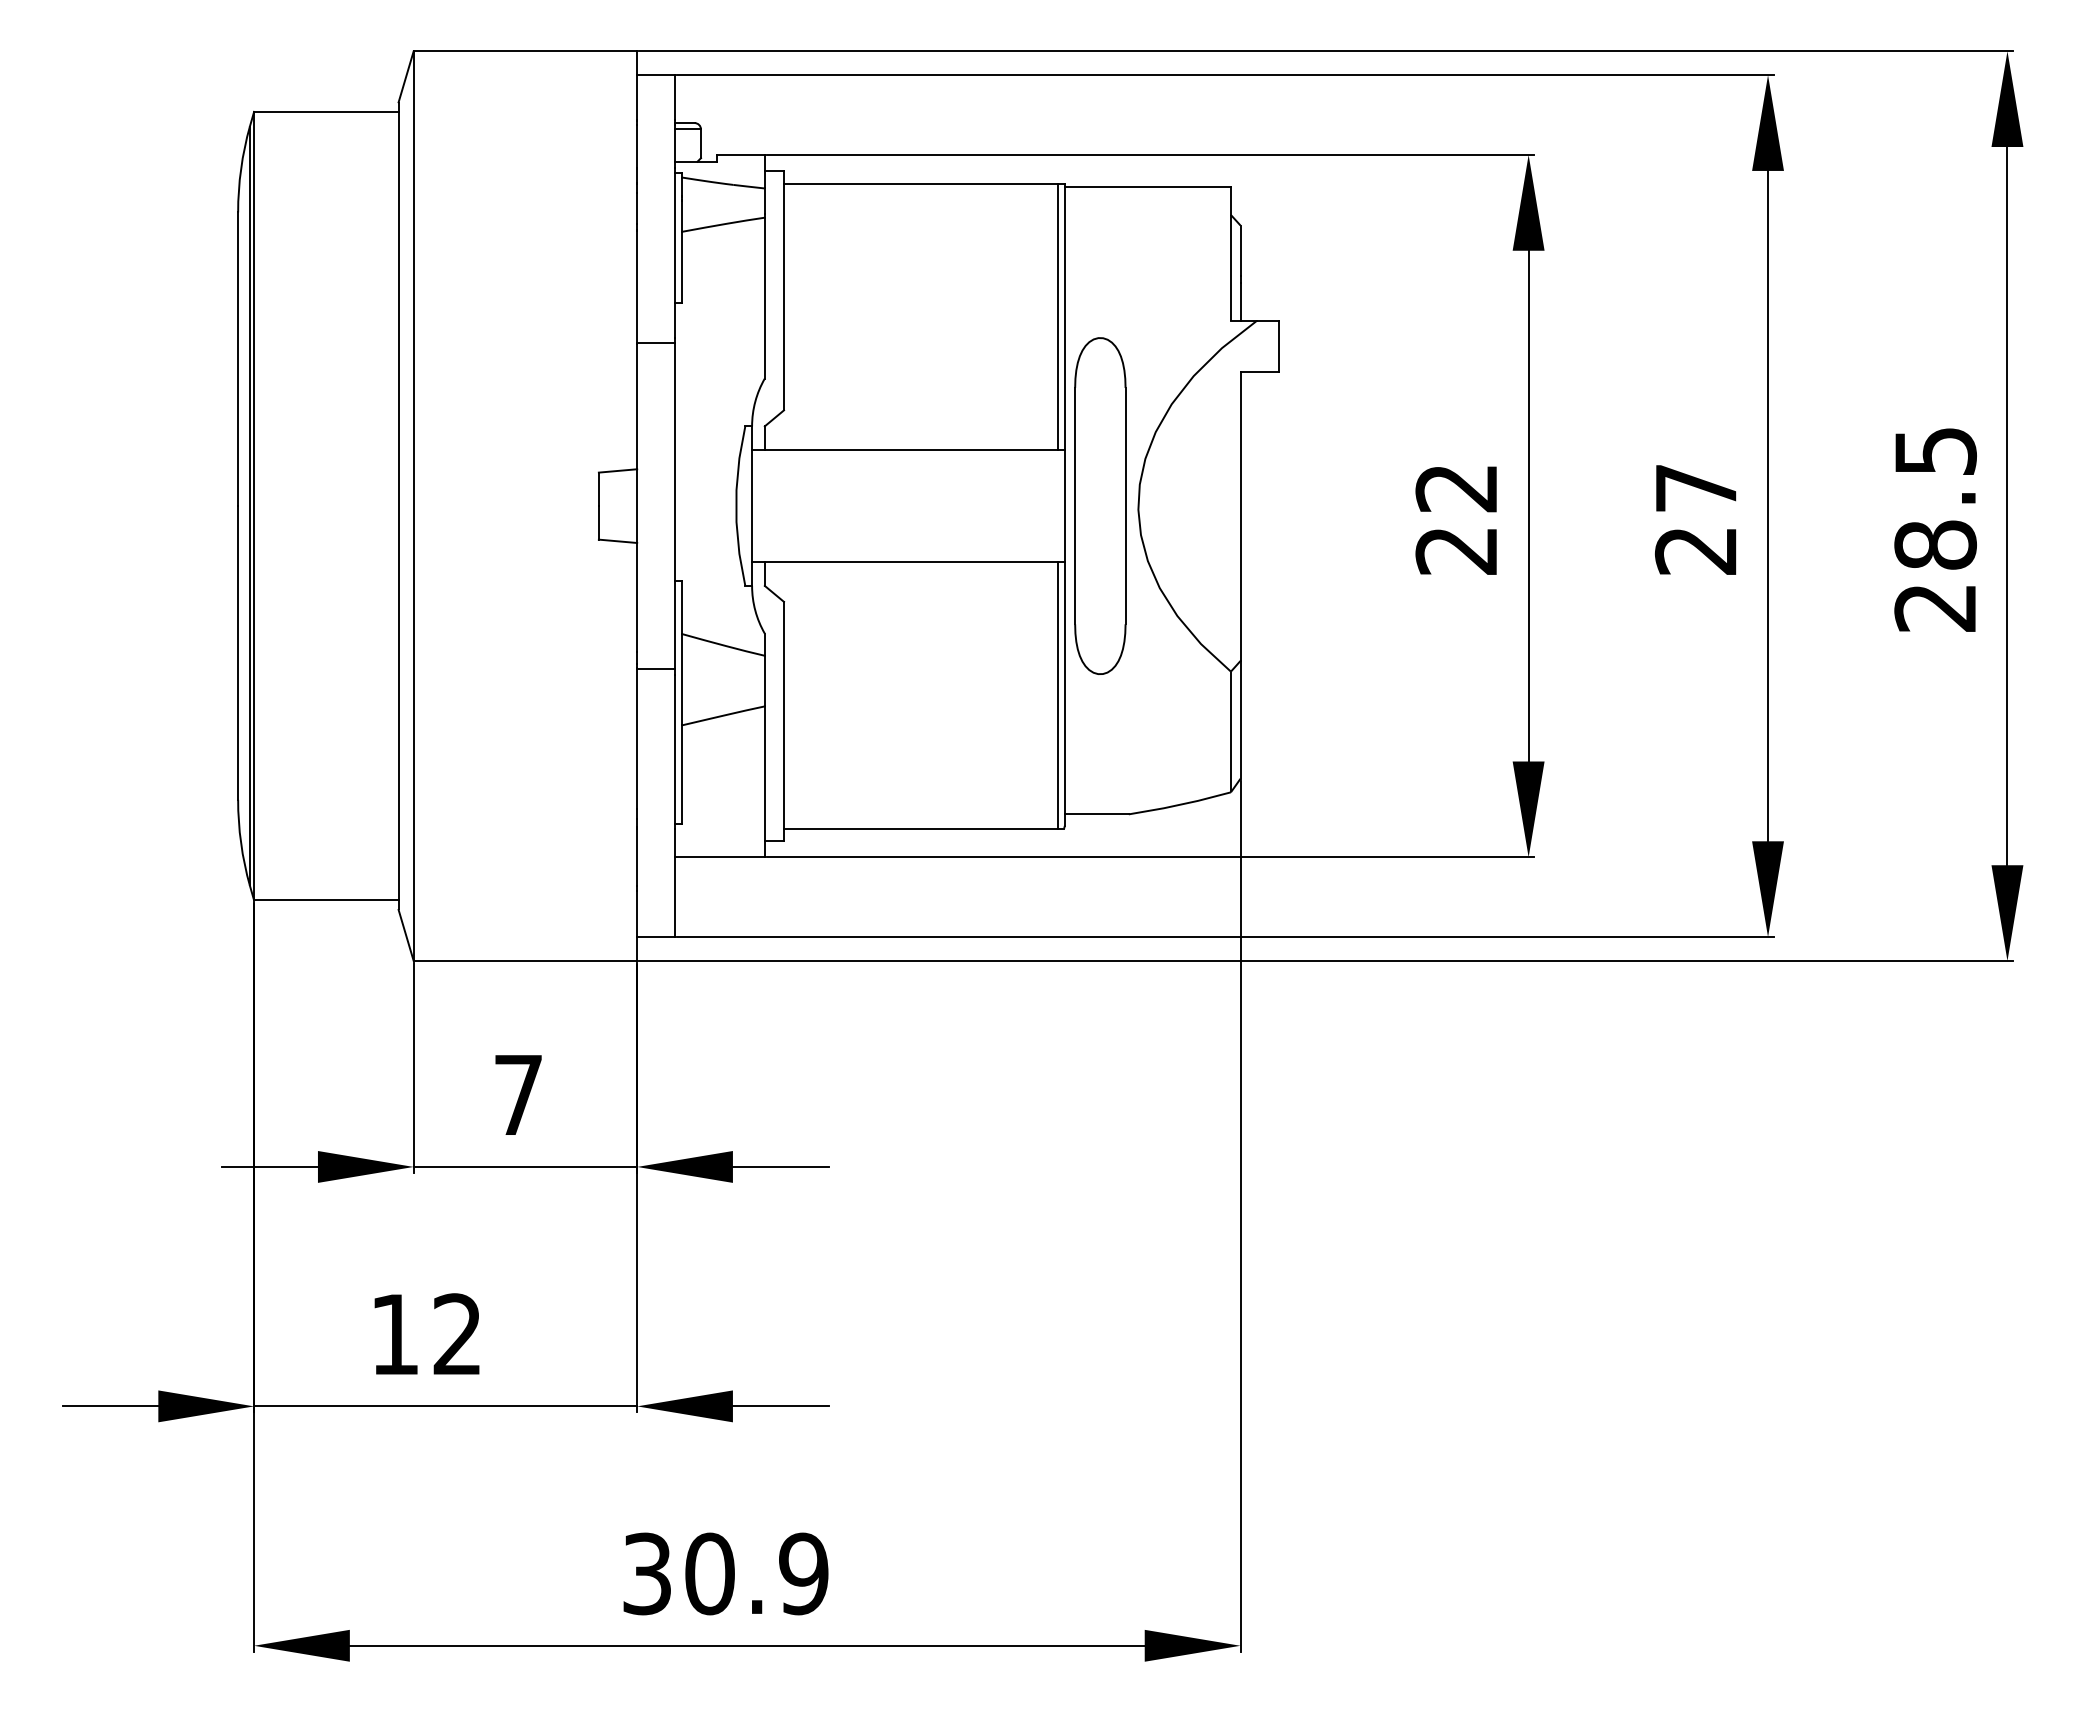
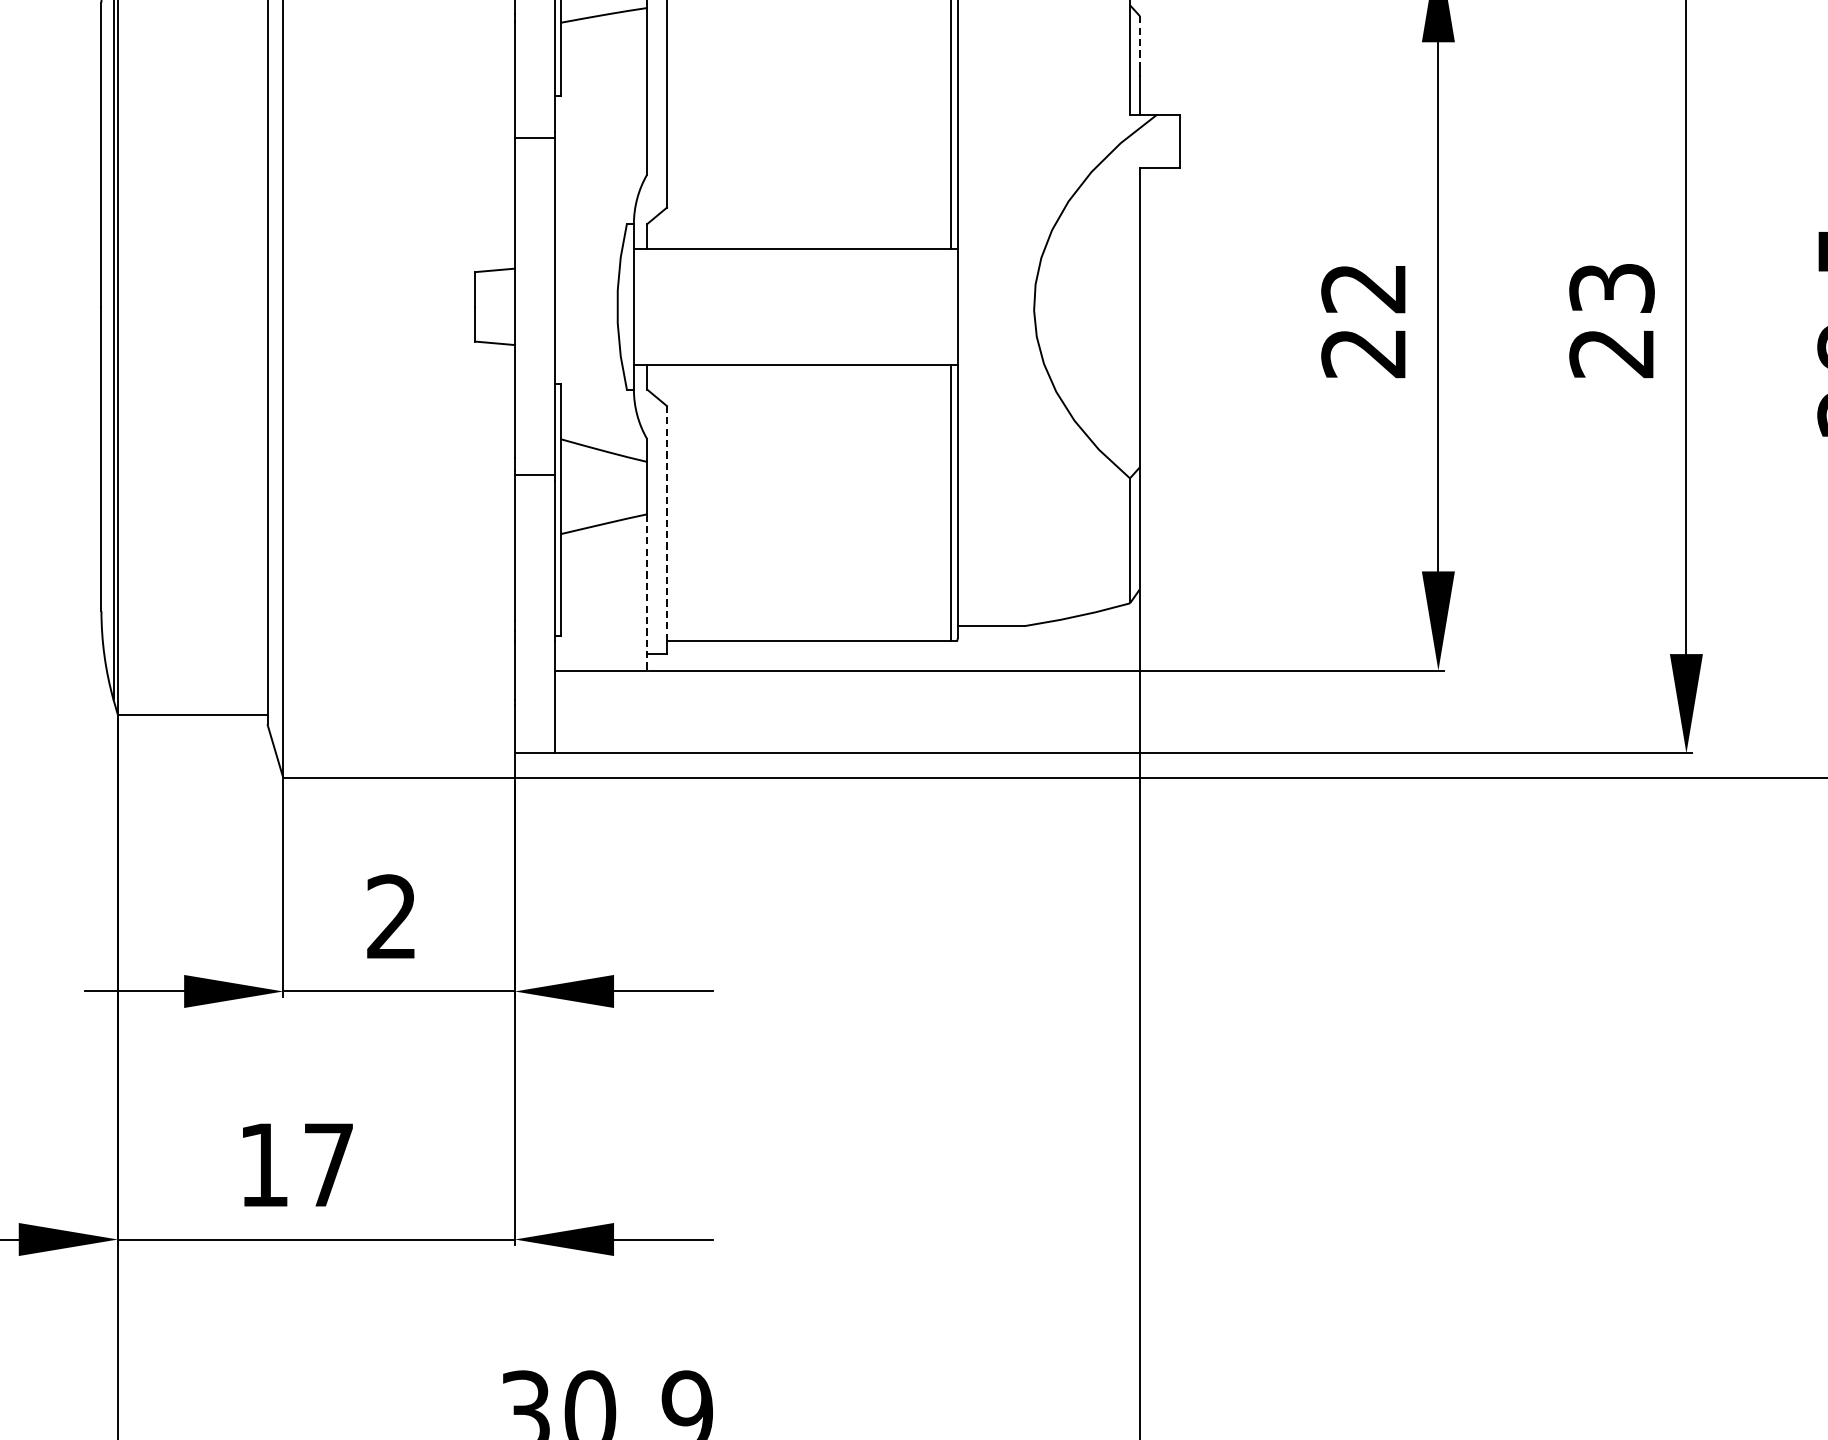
line: (1240, 251) -> (1139, 43), solid -> dashed
text: (1695, 487) -> (1611, 287), 27 -> 23
part: (1100, 505) -> (994, 306), removed
line: (784, 714) -> (667, 522), solid -> dashed
line: (764, 782) -> (646, 593), solid -> dashed
text: (517, 1093) -> (390, 915), 7 -> 2
text: (456, 1333) -> (327, 1164), 12 -> 17

